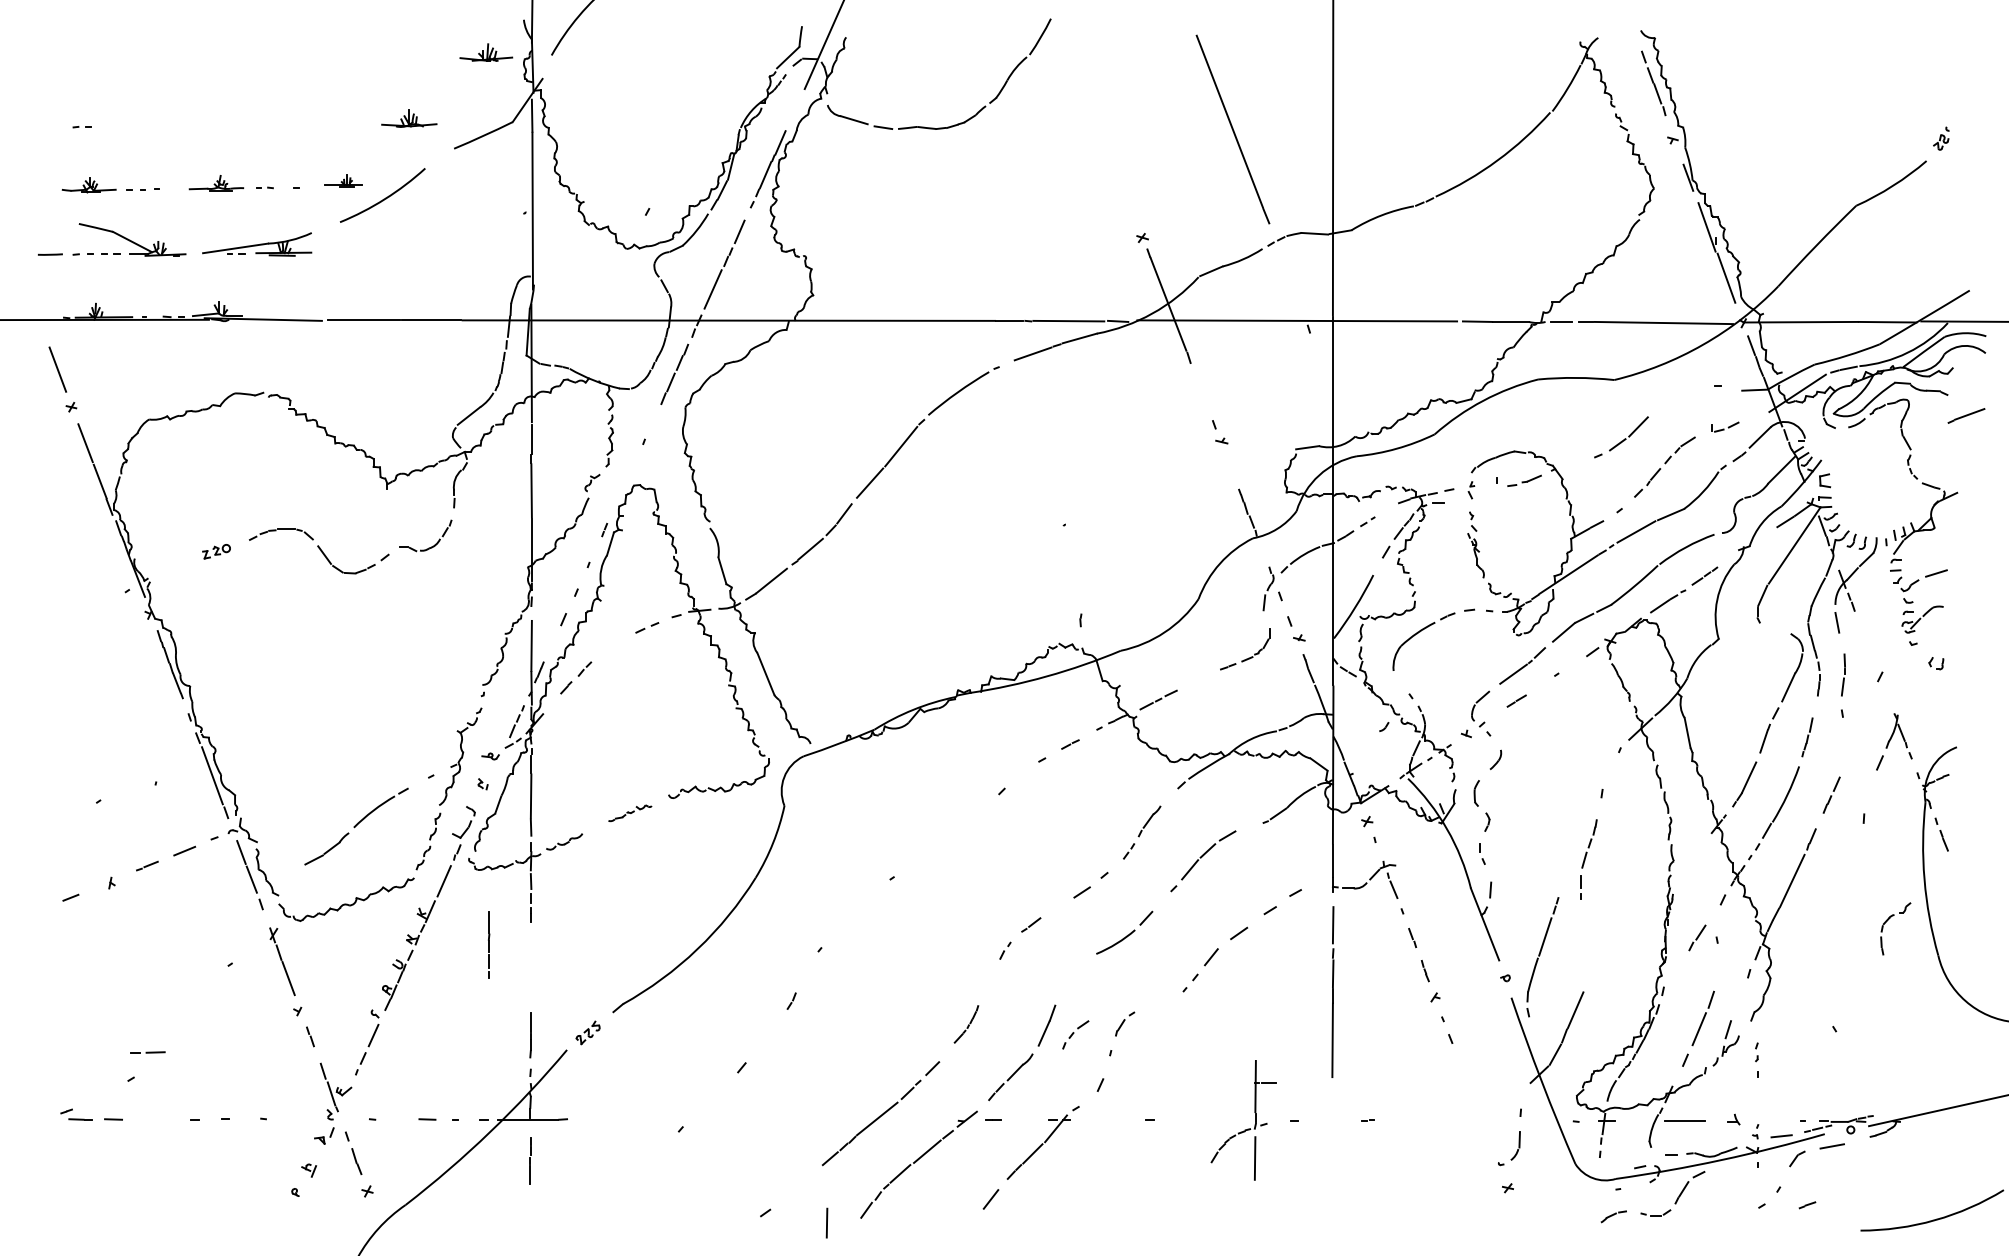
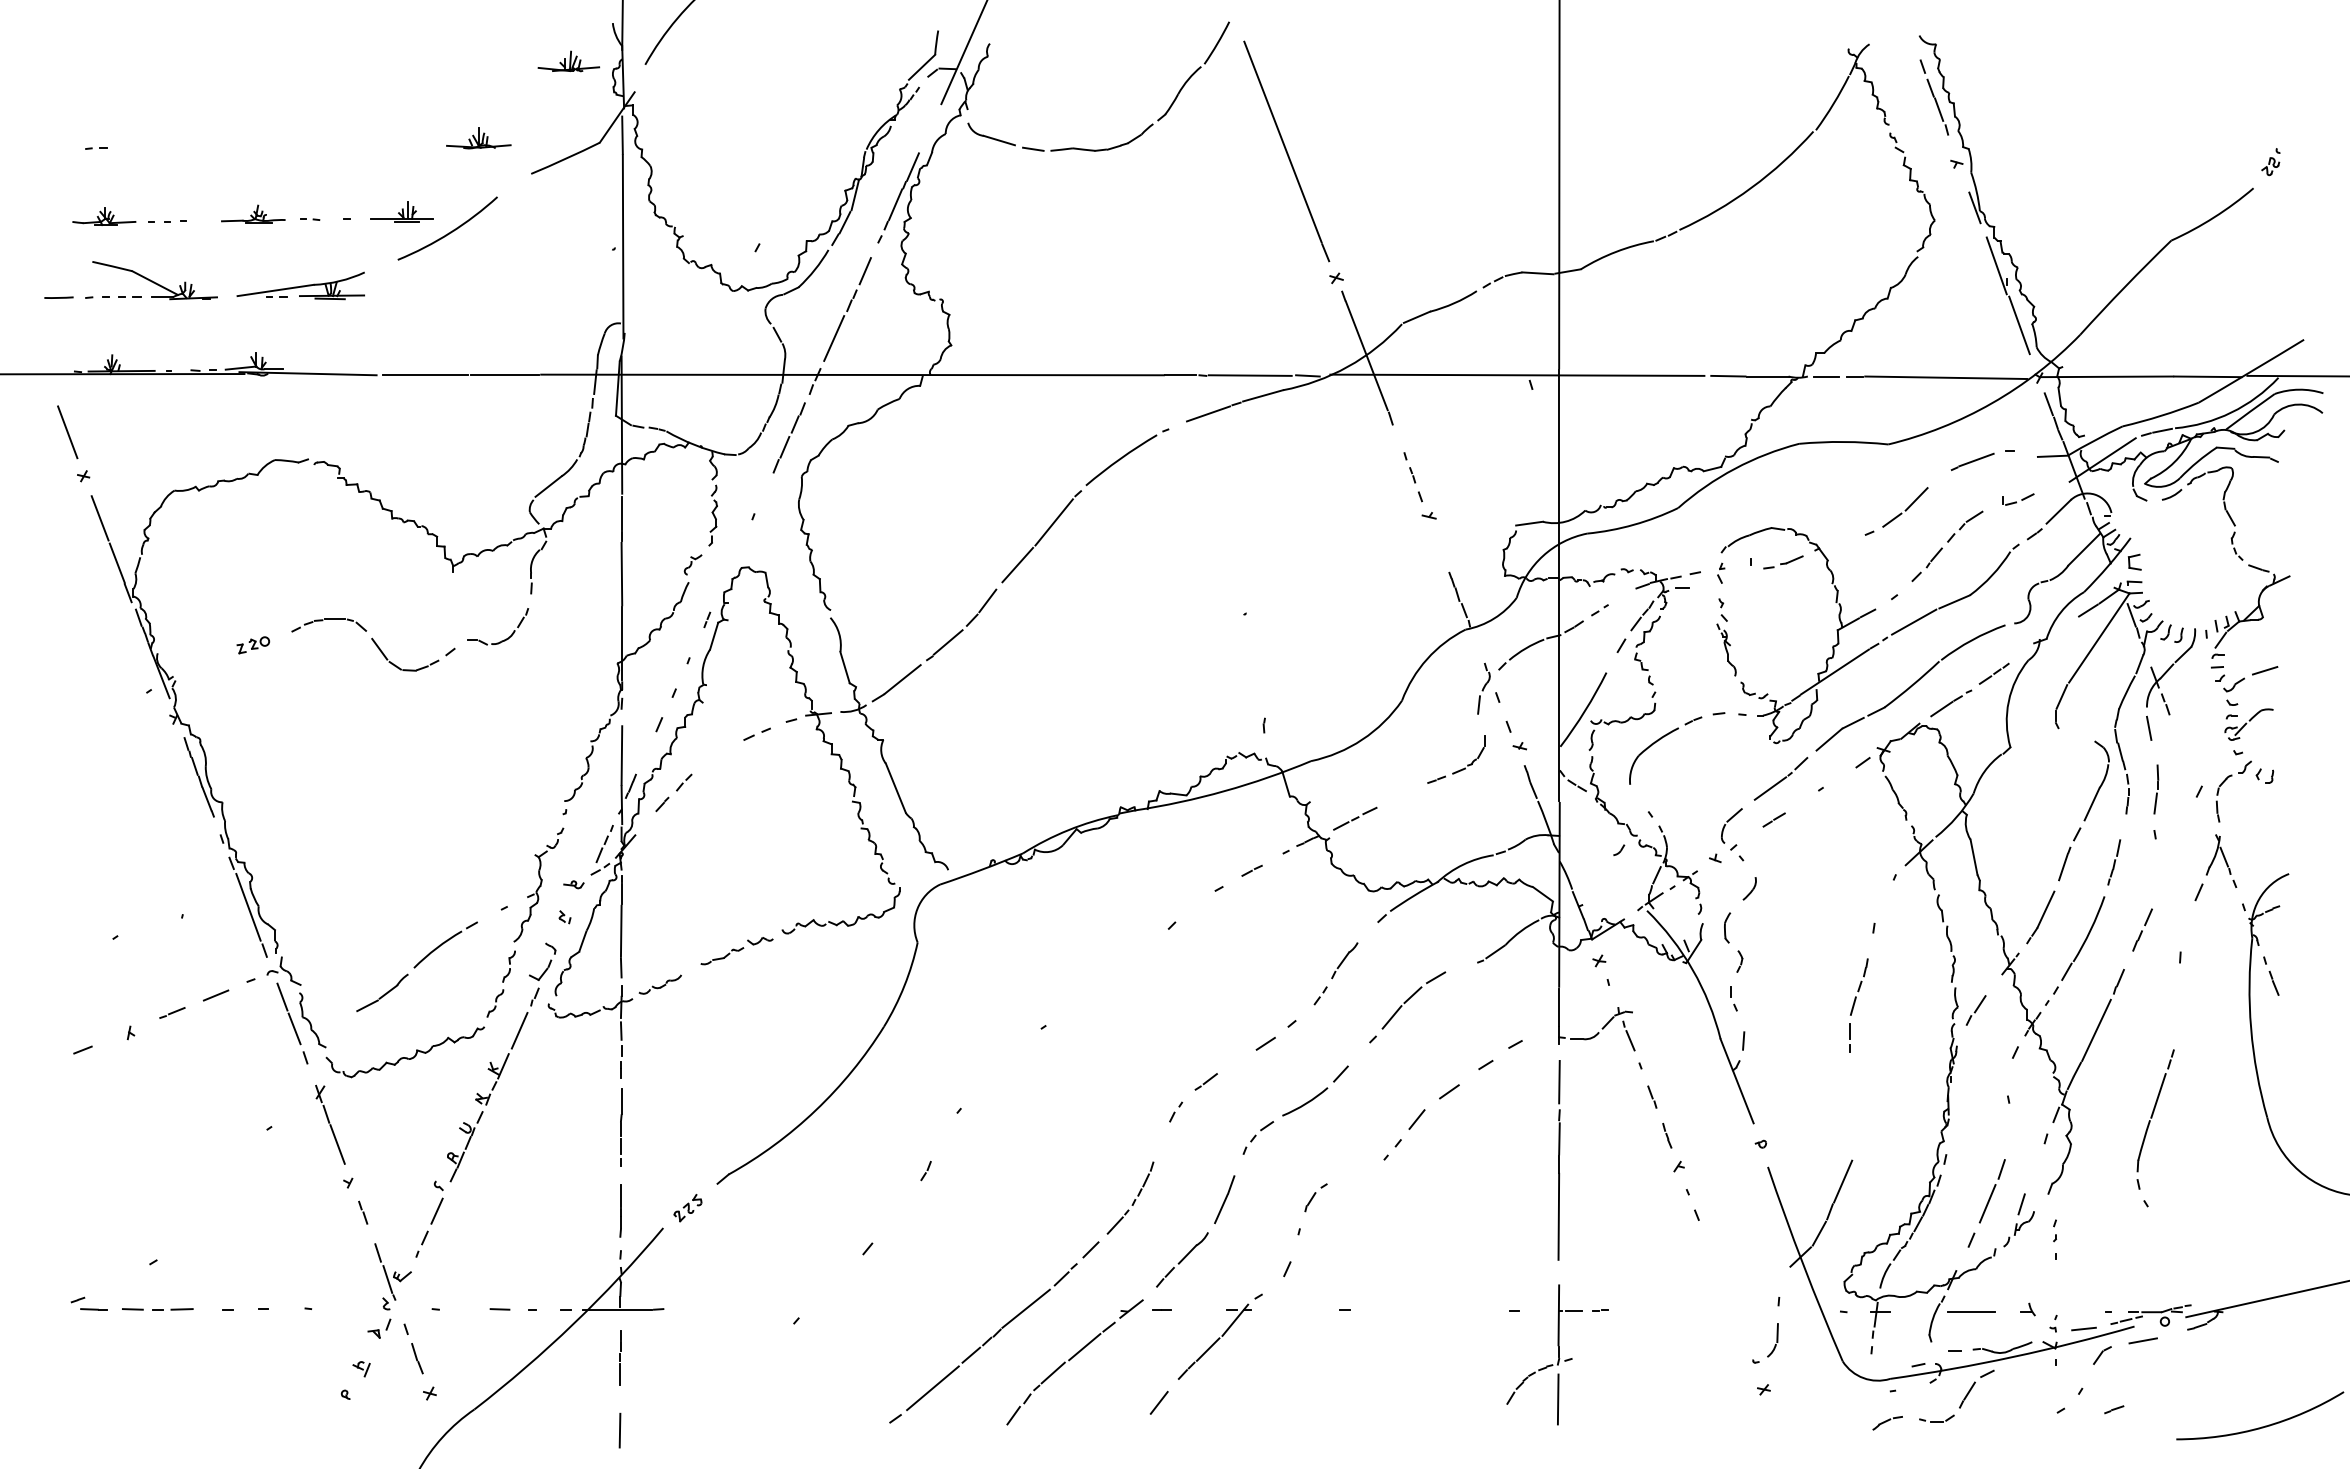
line: (1232, 129) -> (1286, 151), moved
part: (343, 181) -> (401, 212), size x1.43
part: (1204, 399) -> (1408, 467), added
line: (1966, 415) -> (1972, 461), moved
part: (630, 813) -> (737, 951), size x1.43
part: (1888, 920) -> (2225, 781), moved
part: (1697, 937) -> (1976, 1009), moved
line: (489, 944) -> (621, 1126), moved
part: (1542, 957) -> (2155, 1119), moved
part: (966, 1024) -> (1130, 1198), size x1.67
part: (1075, 1034) -> (1258, 1137), moved
line: (147, 1052) -> (172, 1309), moved
part: (1247, 1128) -> (1549, 1364), moved
line: (797, 1186) -> (932, 1387), added
line: (826, 1222) -> (619, 1429), moved

